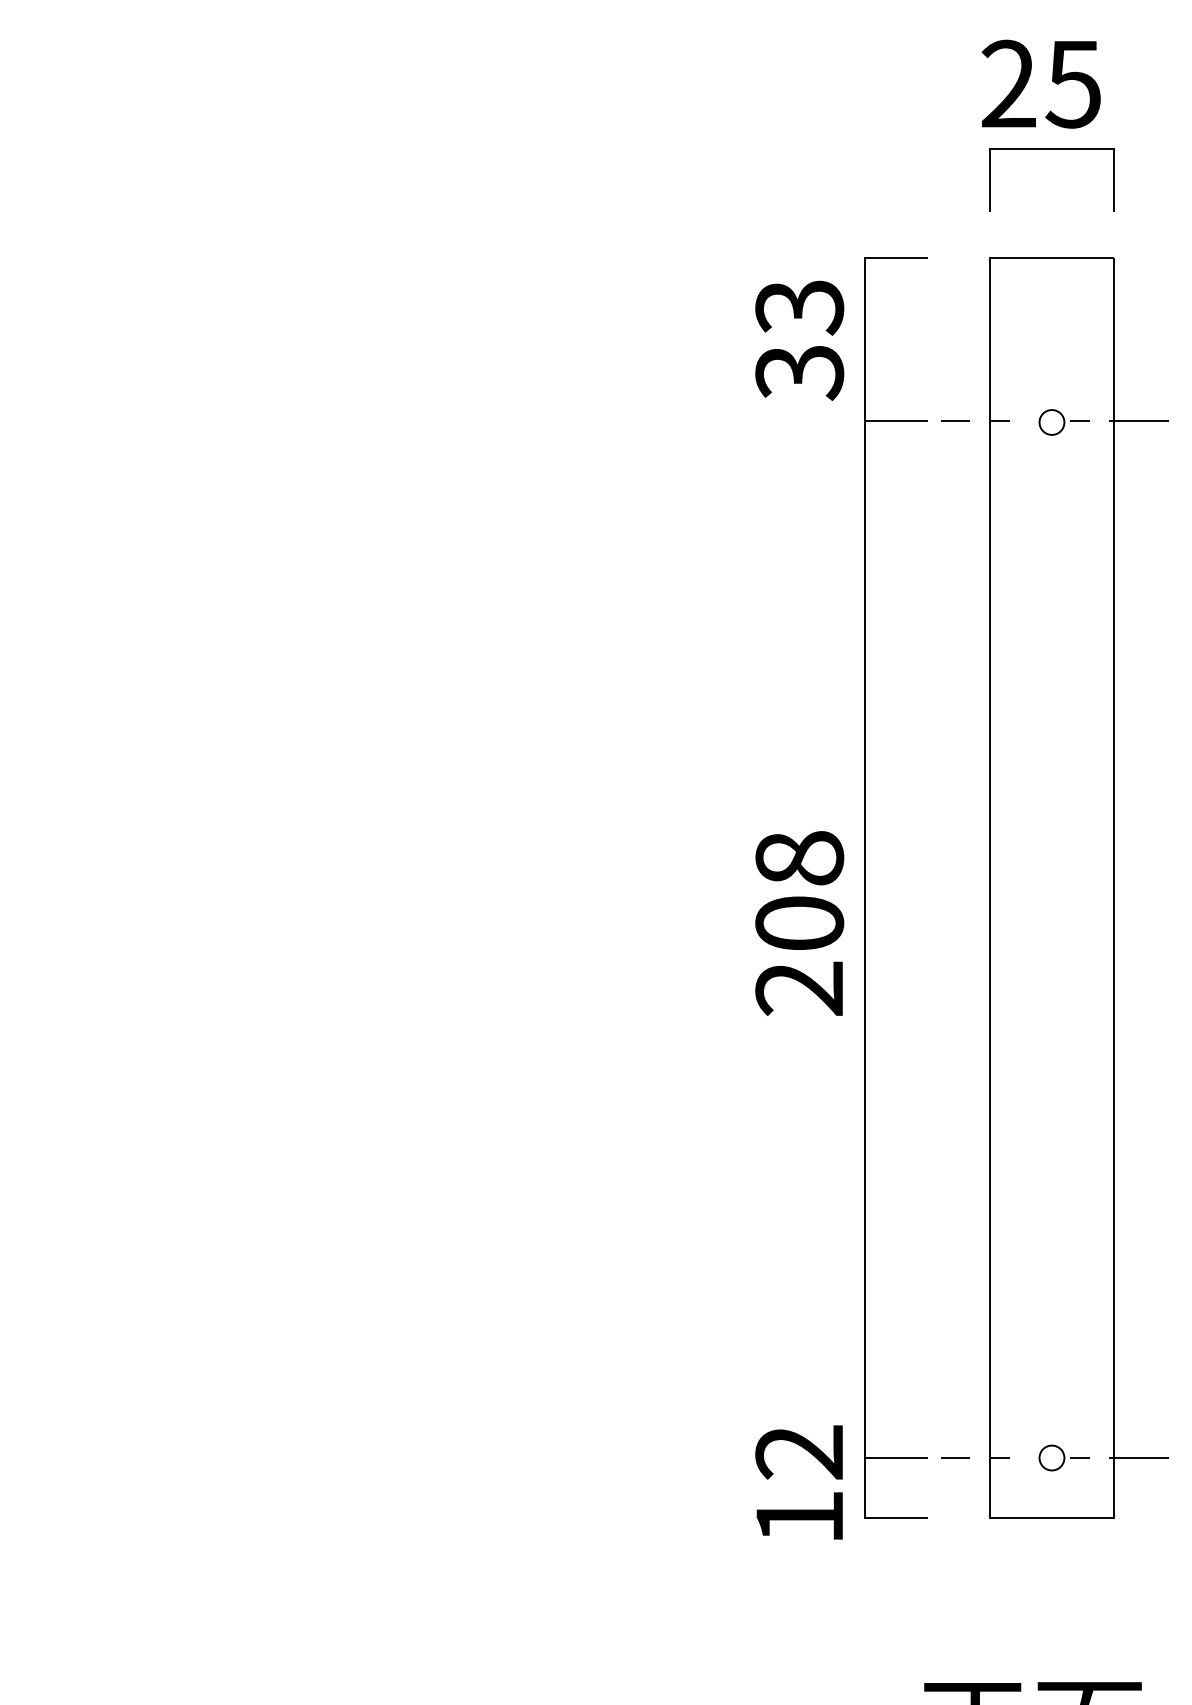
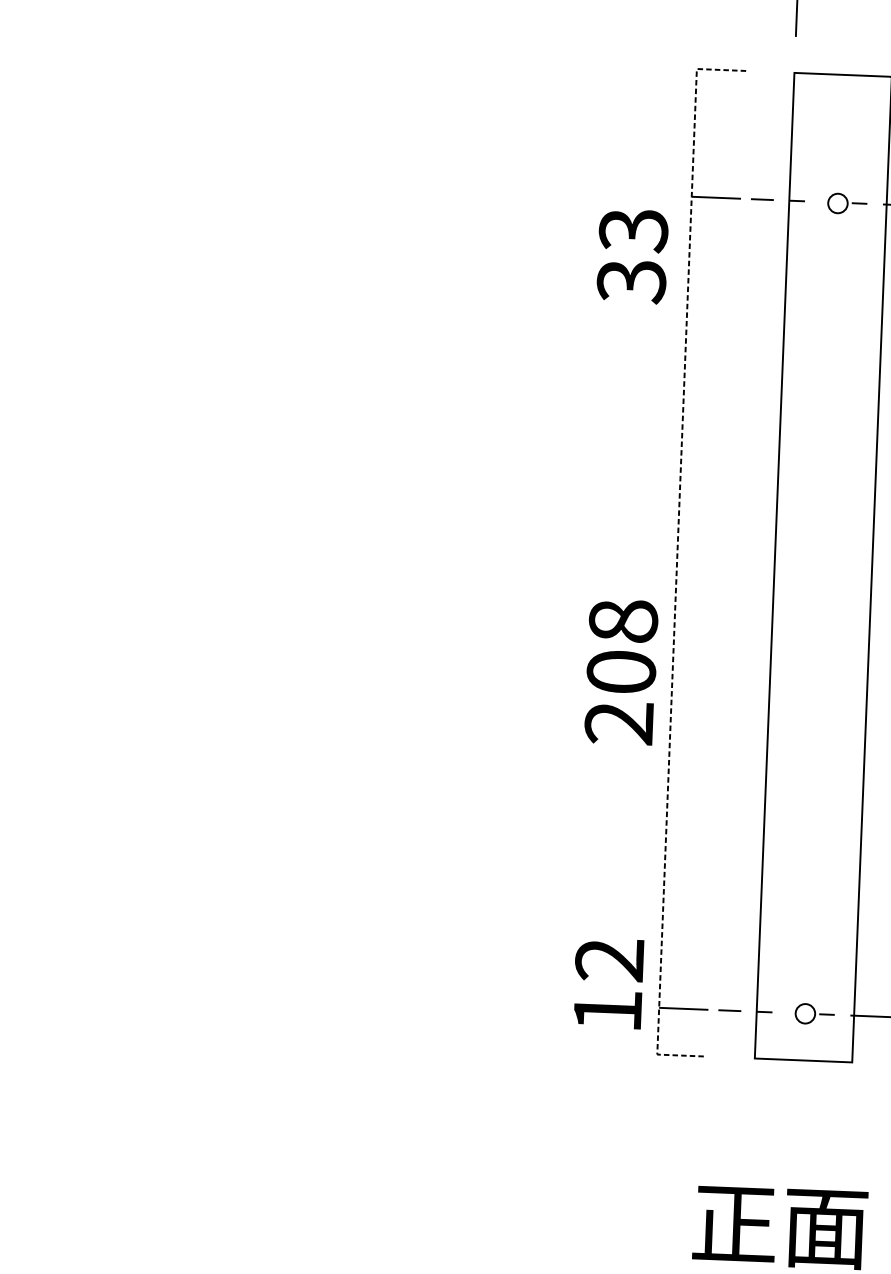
text: (799, 340) -> (632, 256), moved
line: (865, 887) -> (677, 561), solid -> dashed
text: (799, 923) -> (621, 672), moved
text: (798, 1482) -> (607, 983), moved

